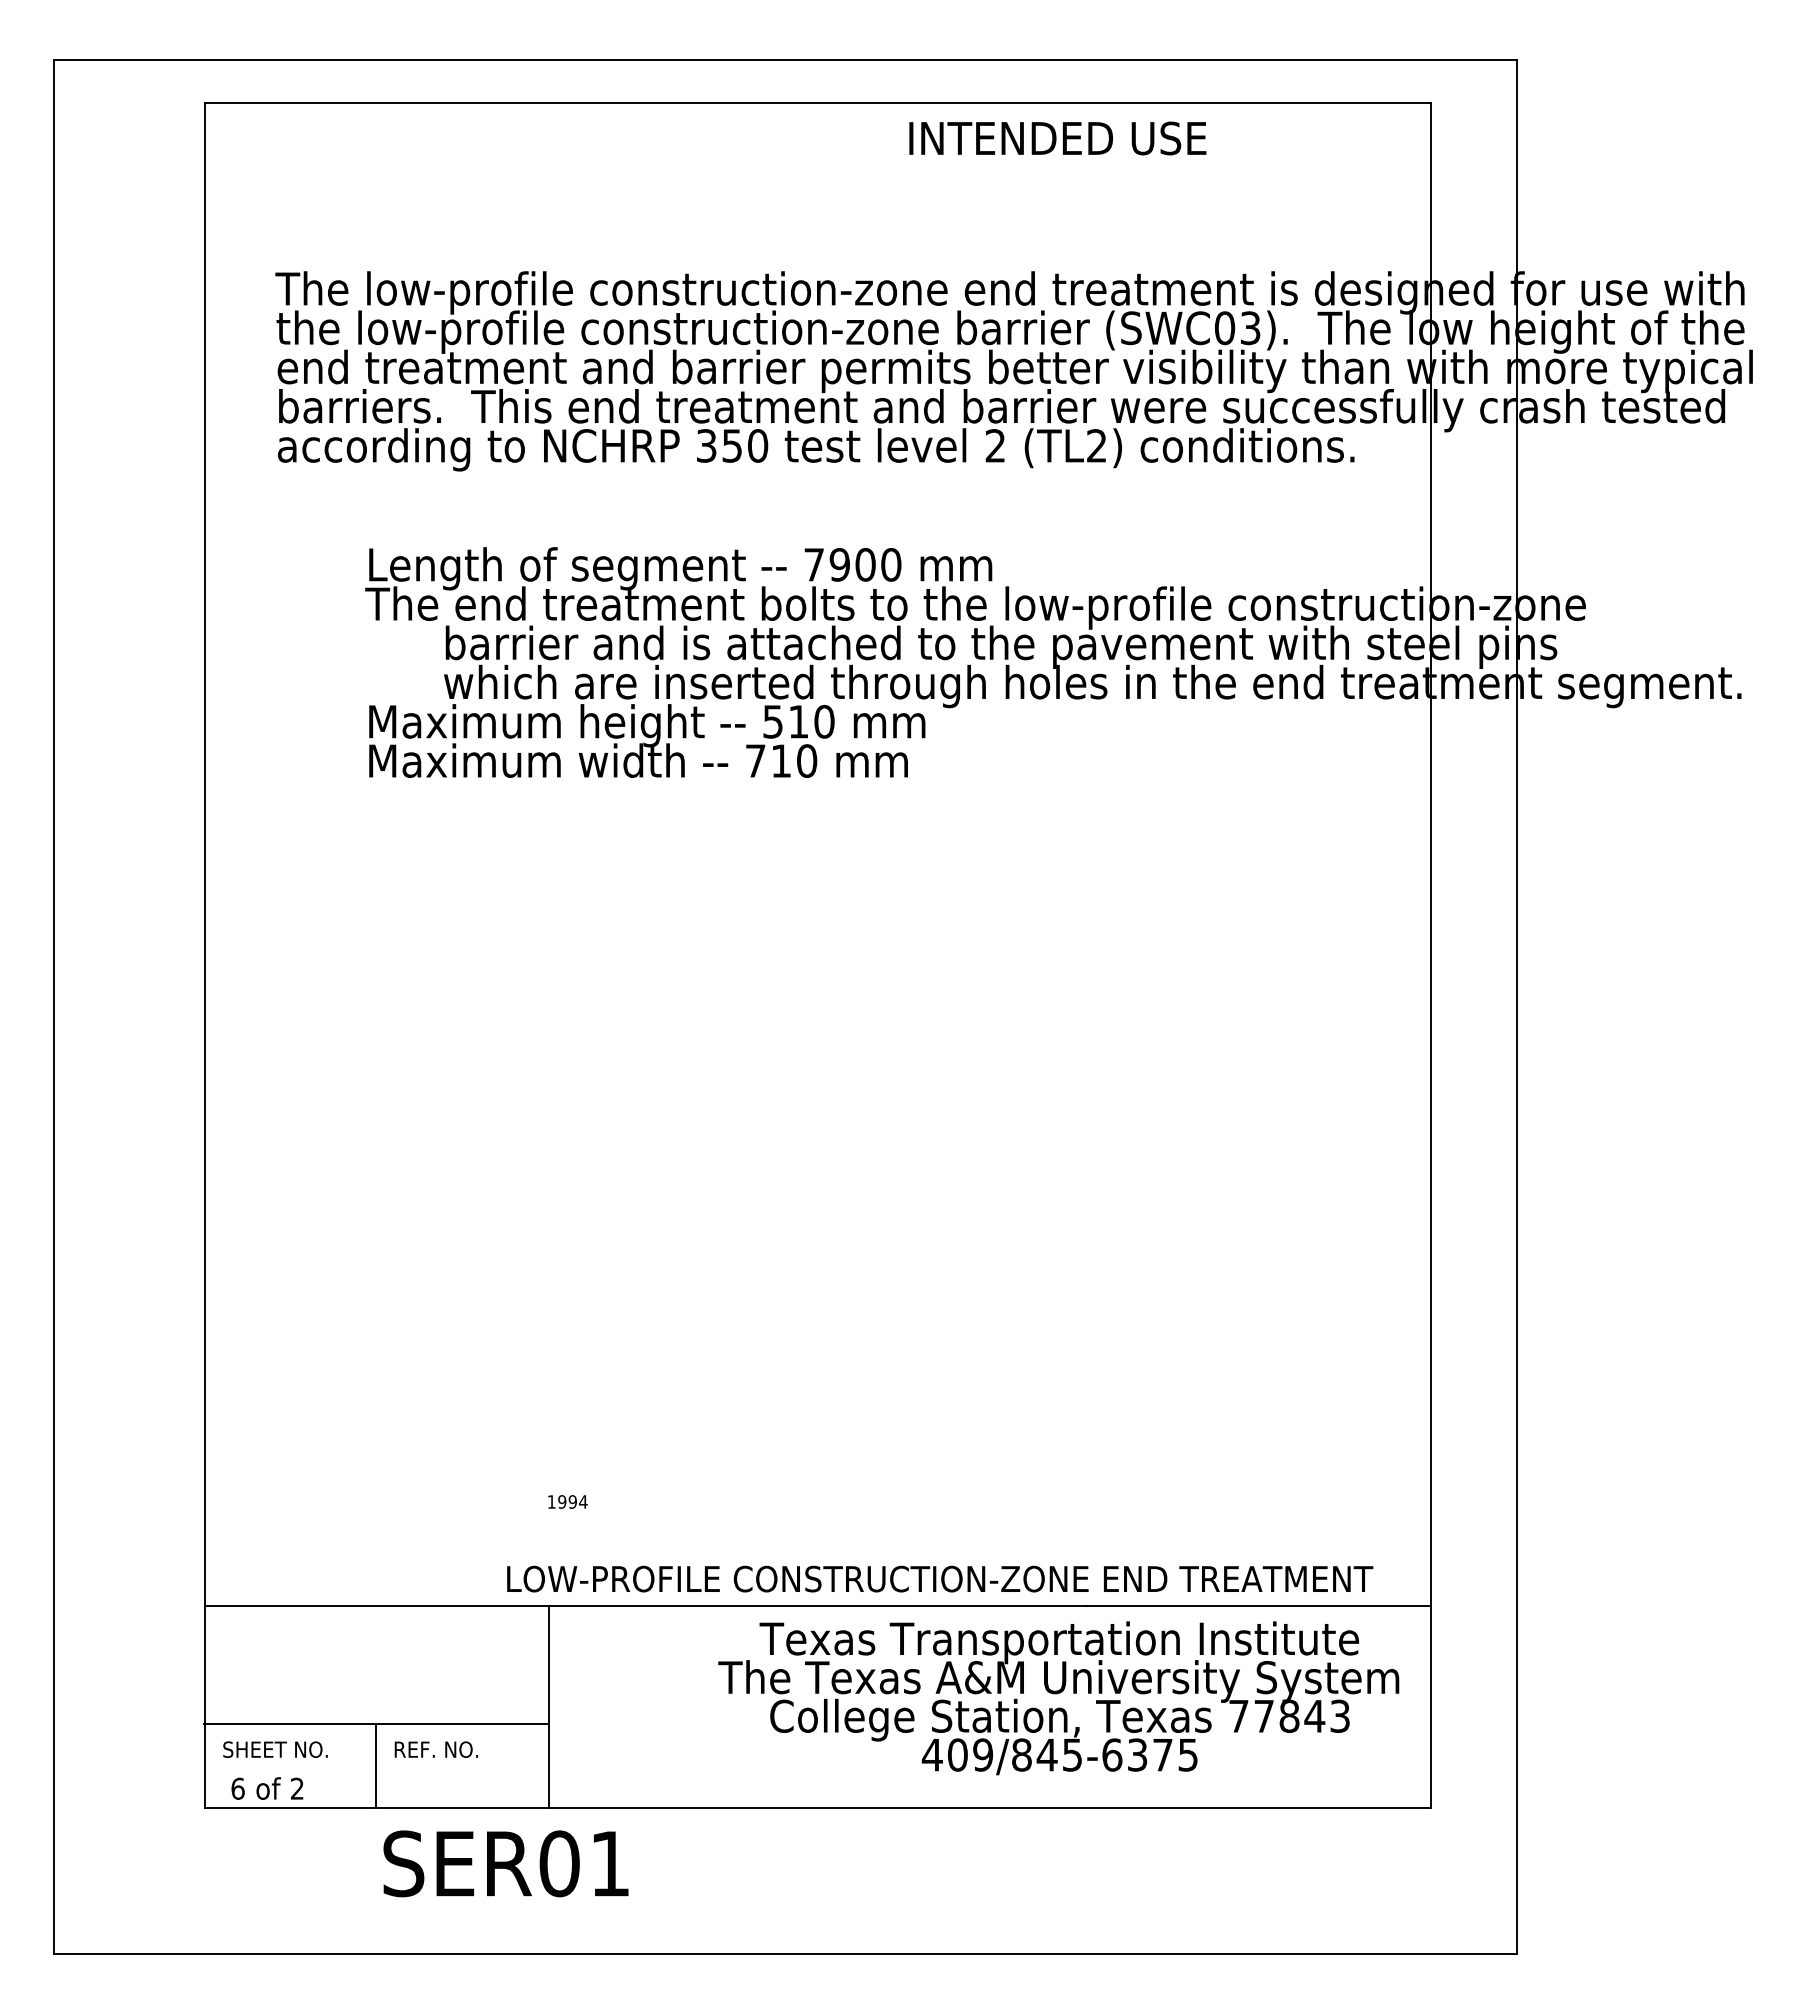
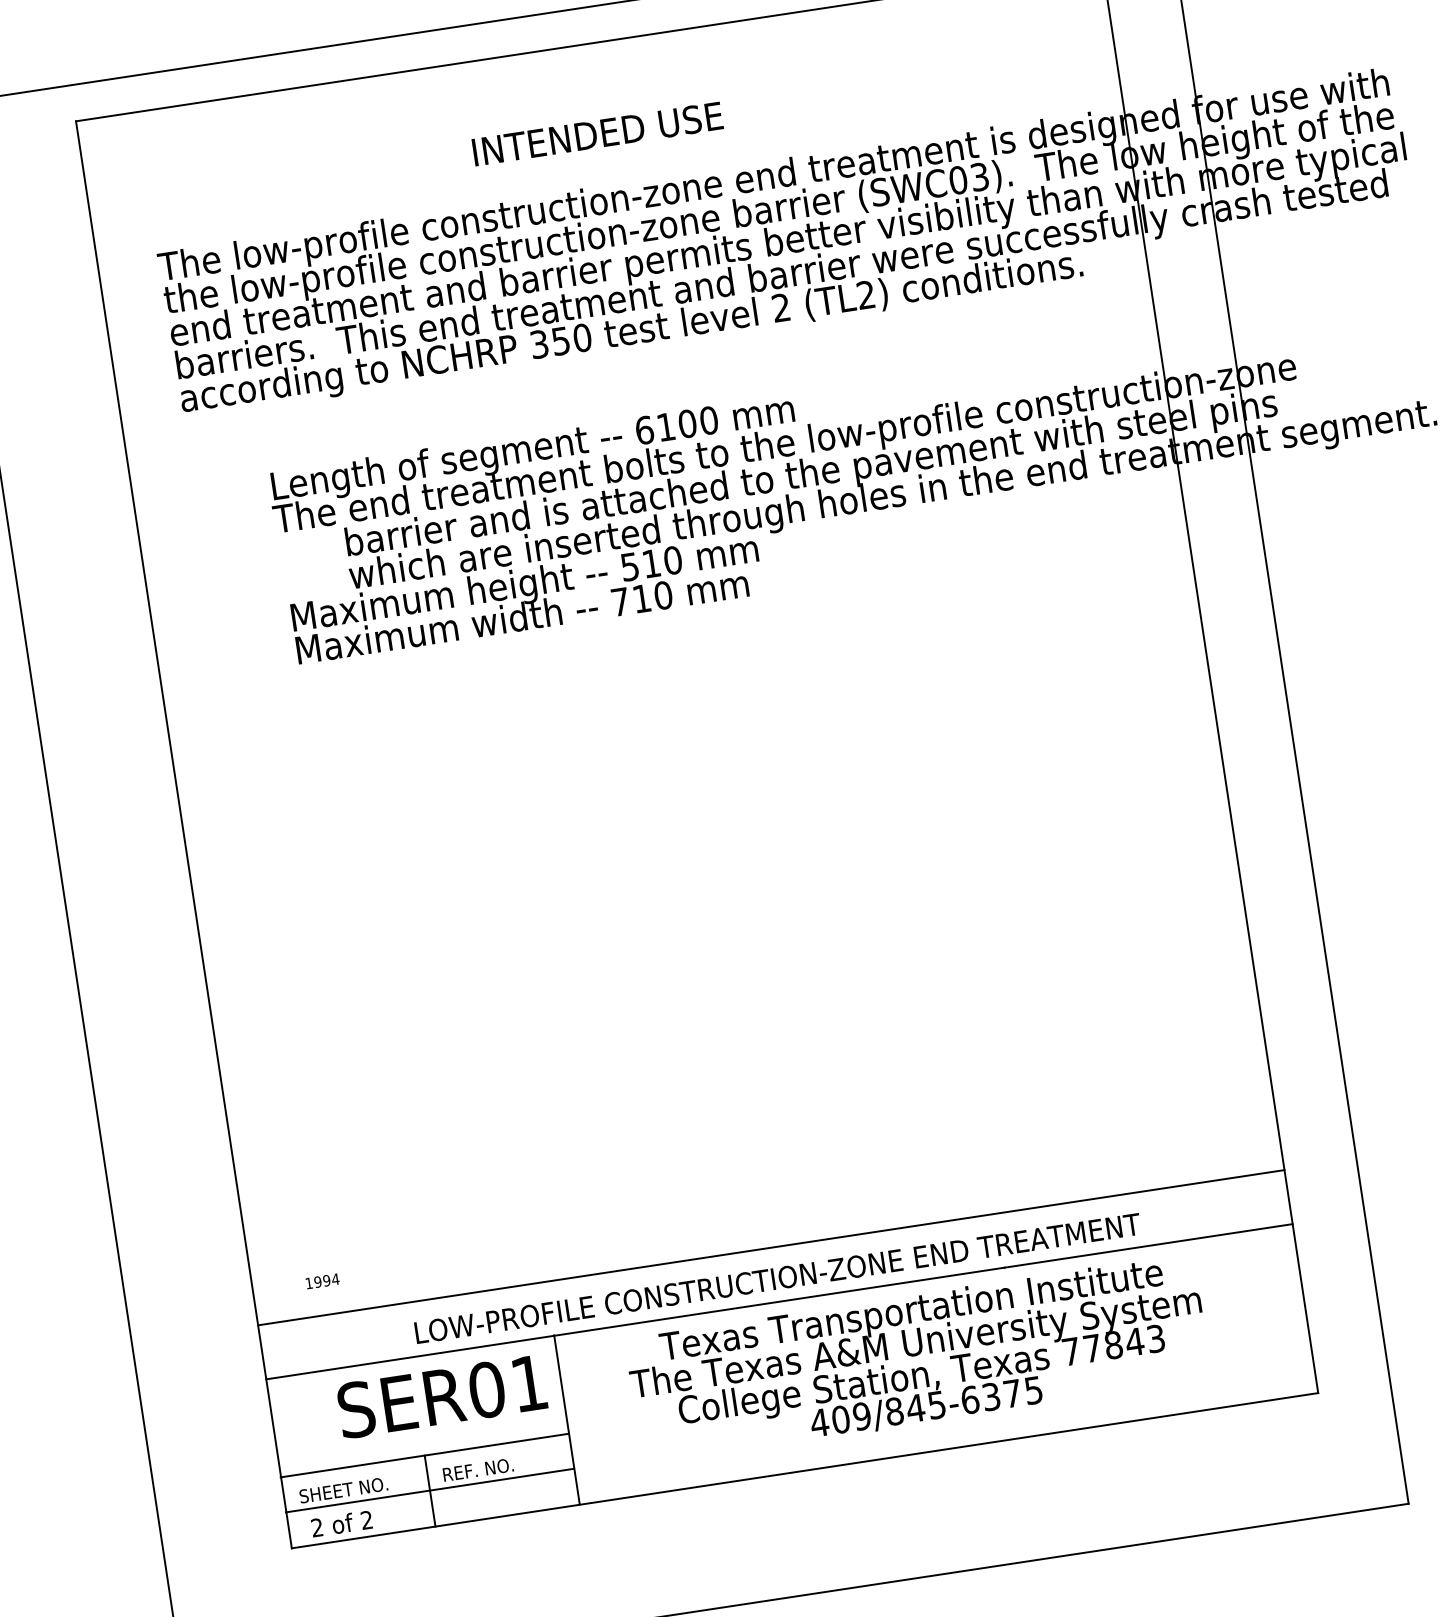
text: (1057, 138) -> (597, 134), moved
text: (826, 564) -> (654, 428), 7900 -> 6100
text: (567, 1501) -> (322, 1280), moved
line: (817, 1541) -> (770, 1247), added
text: (940, 1578) -> (778, 1277), moved
text: (1058, 1698) -> (918, 1359), moved
line: (376, 1765) -> (430, 1490), added
text: (237, 1788) -> (316, 1527), 6 -> 2
text: (505, 1863) -> (441, 1396), moved

